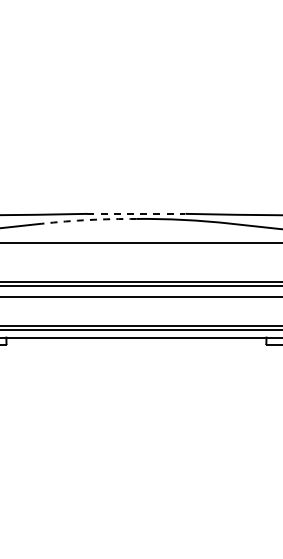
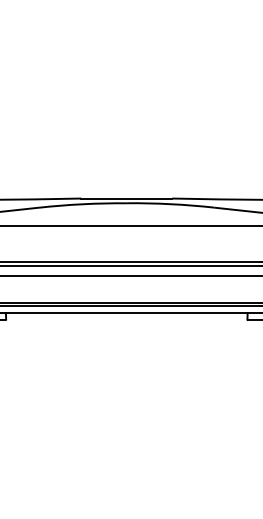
line: (136, 213) -> (126, 198), dashed -> solid
arc: (89, 220) -> (83, 204), dashed -> solid

